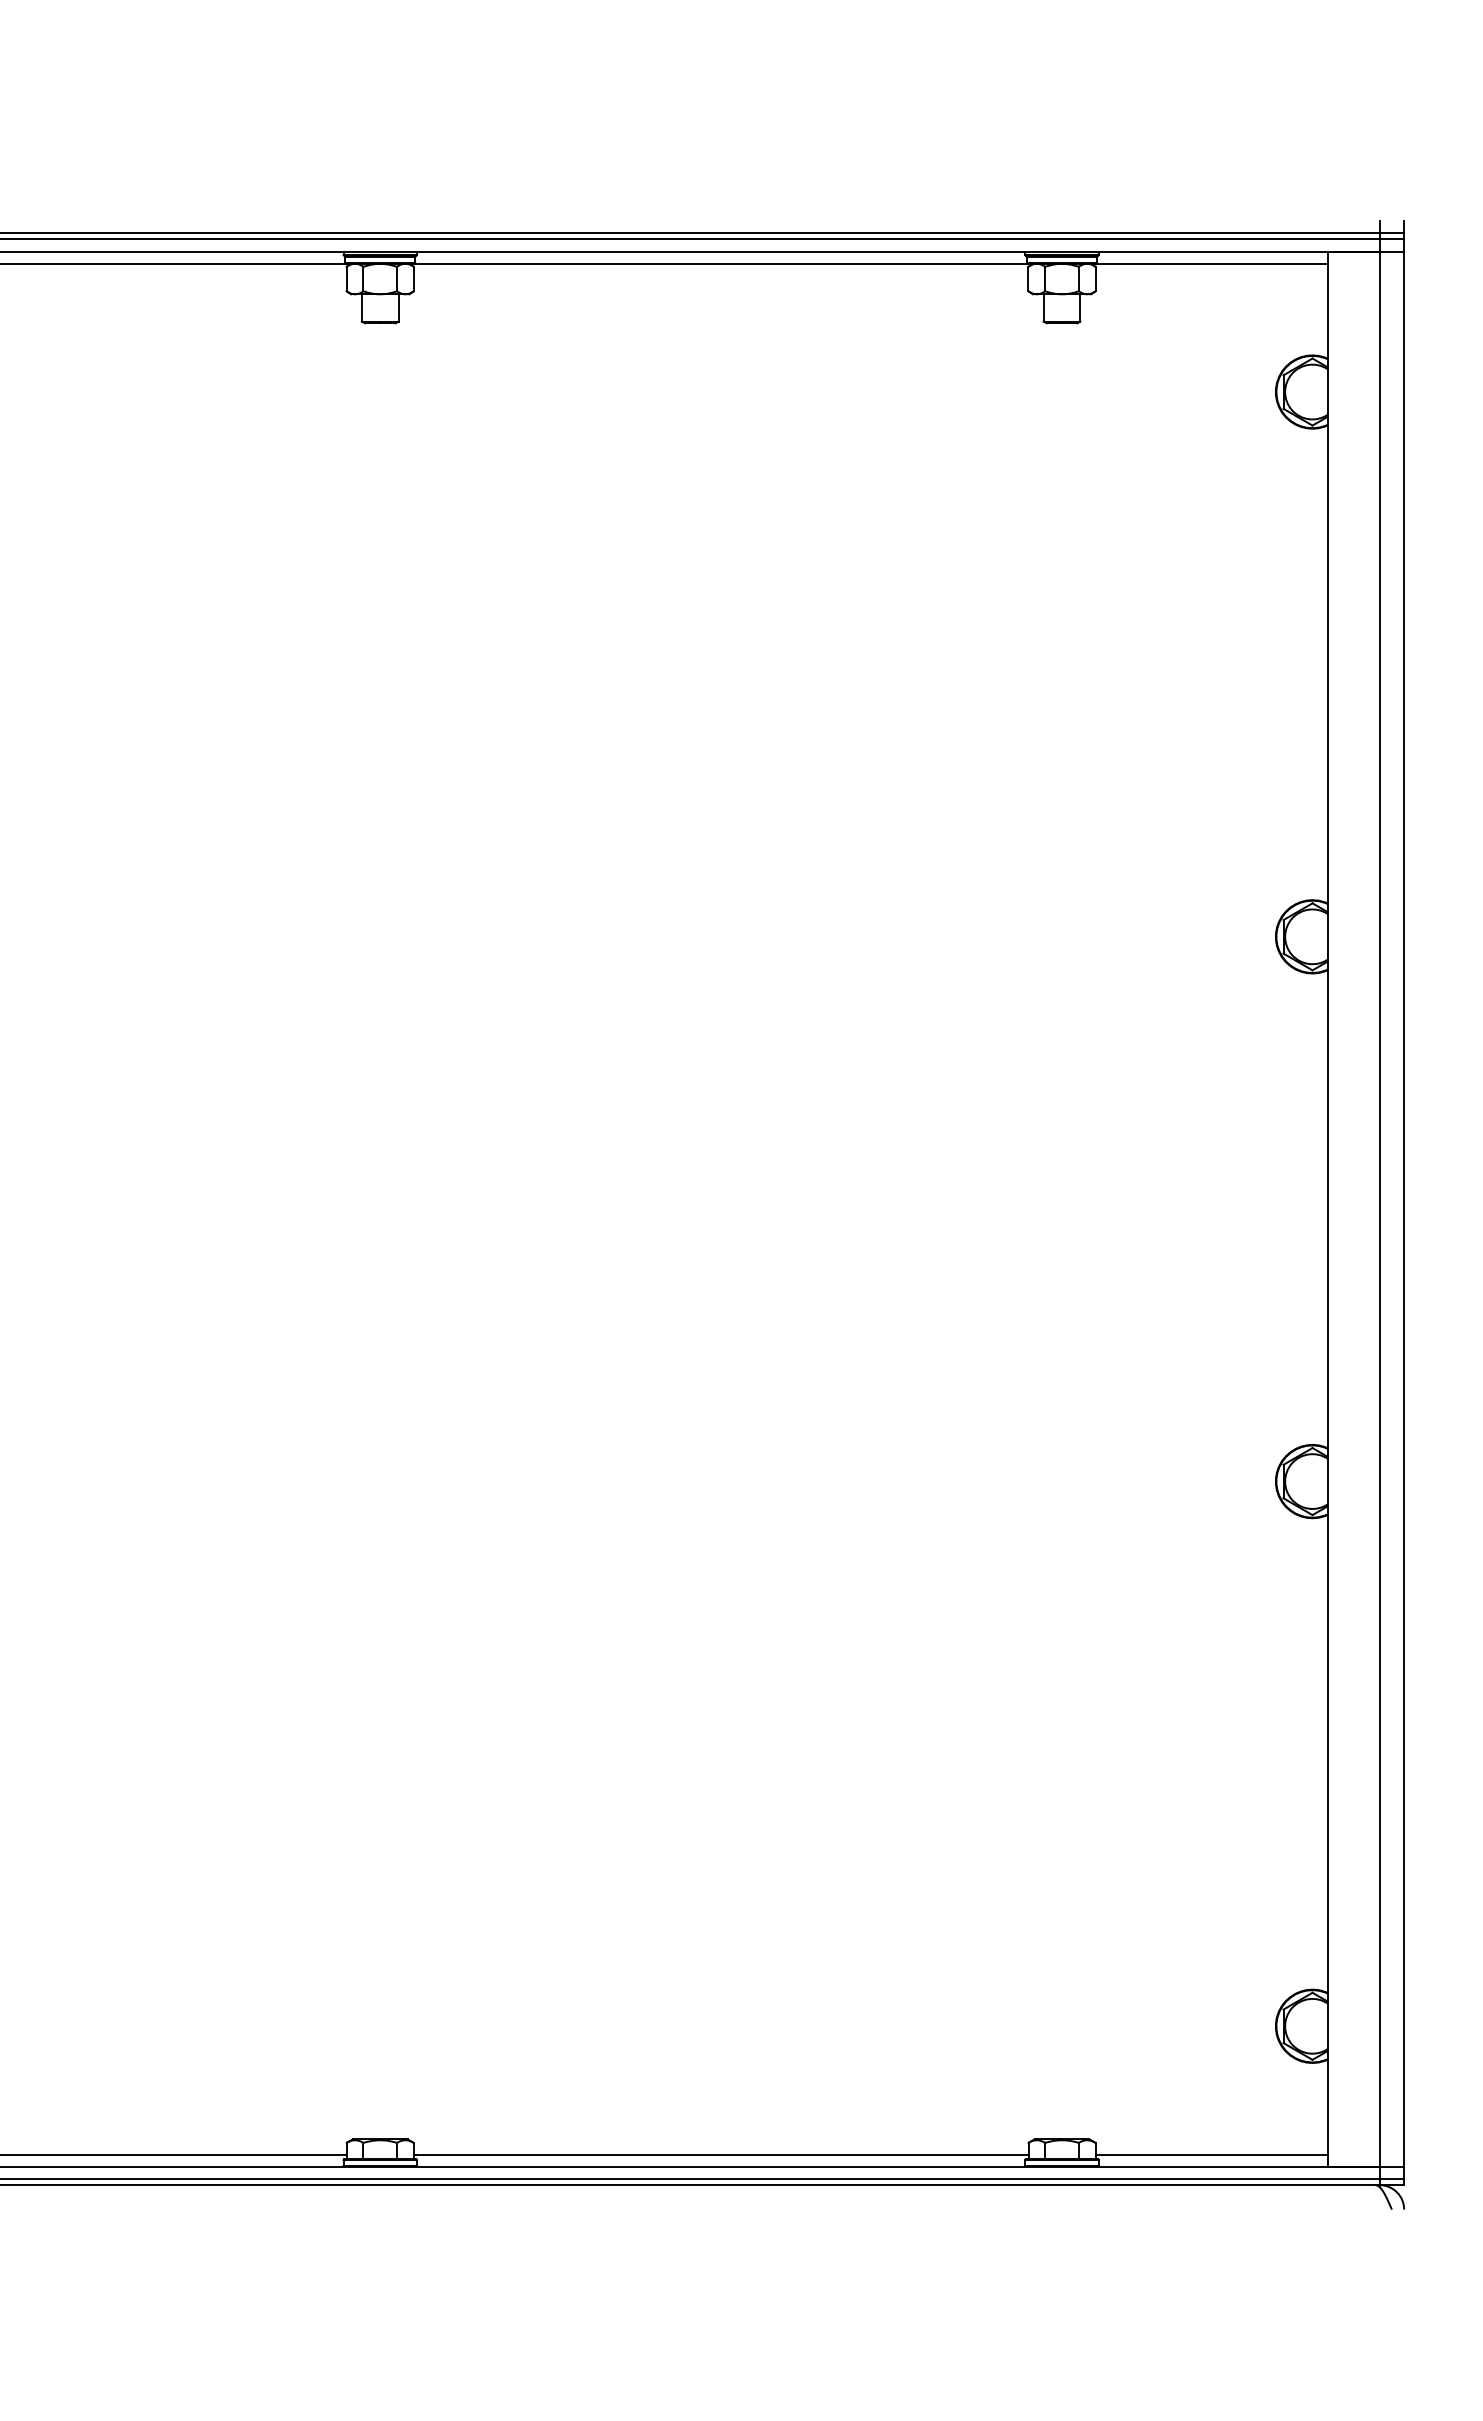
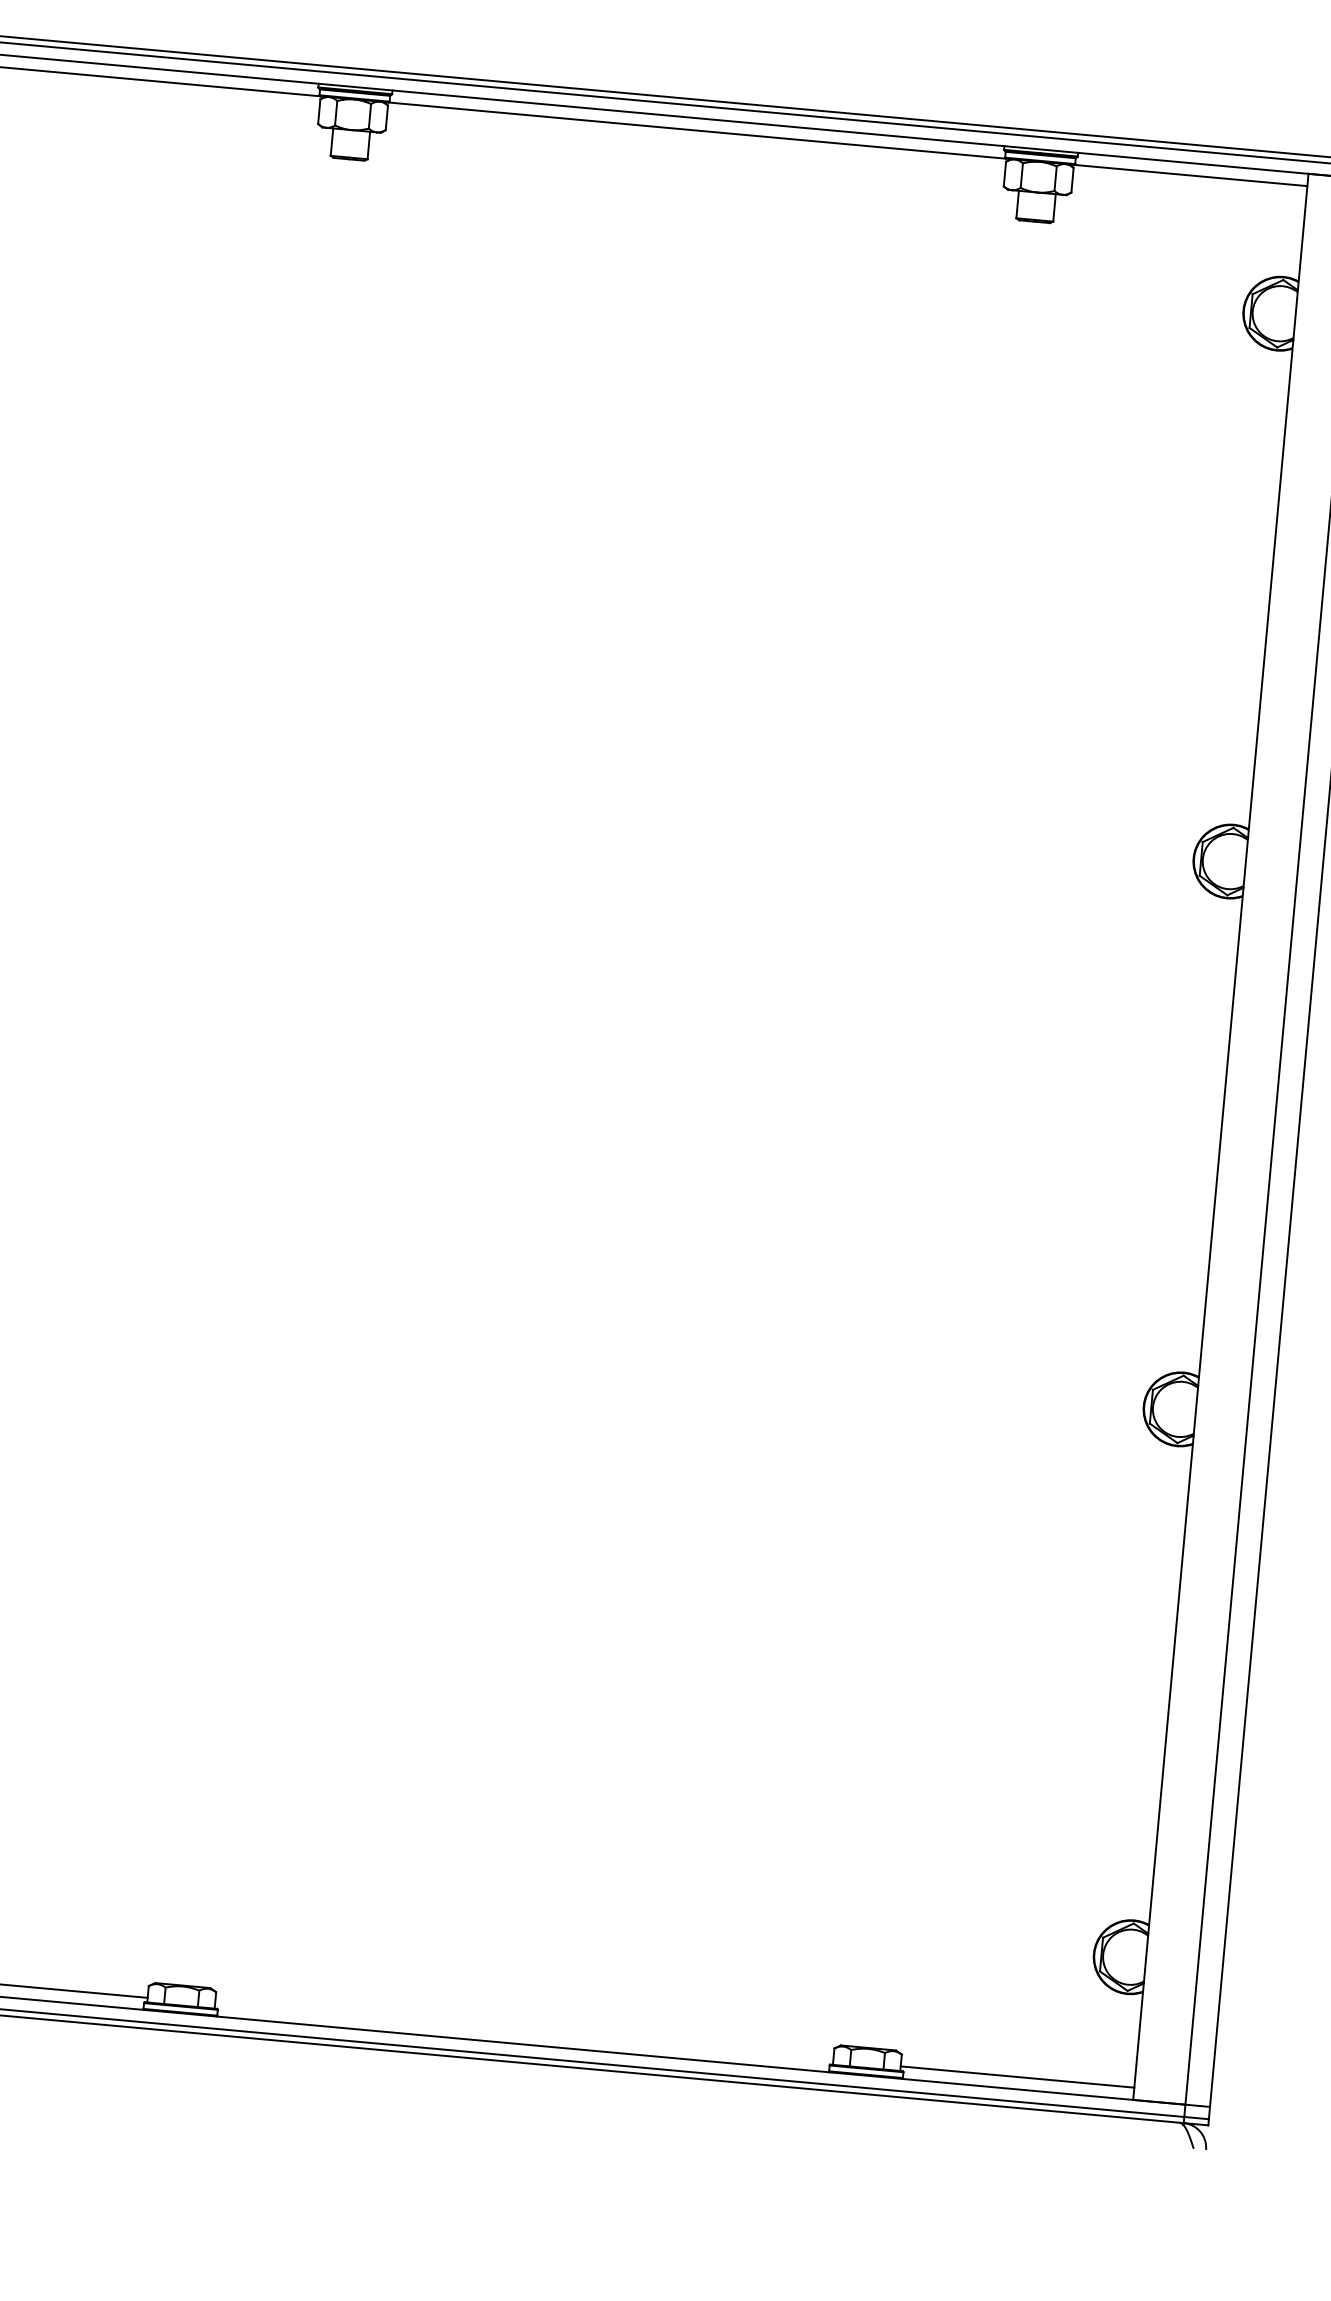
line: (720, 2154) -> (523, 2031), removed

